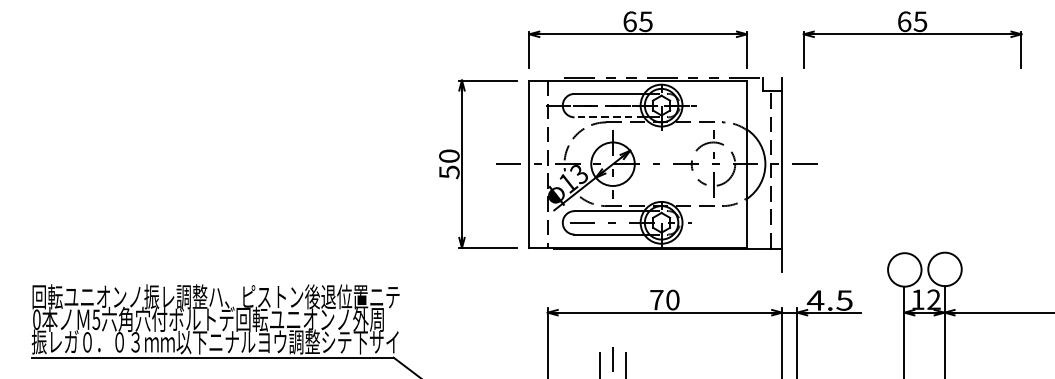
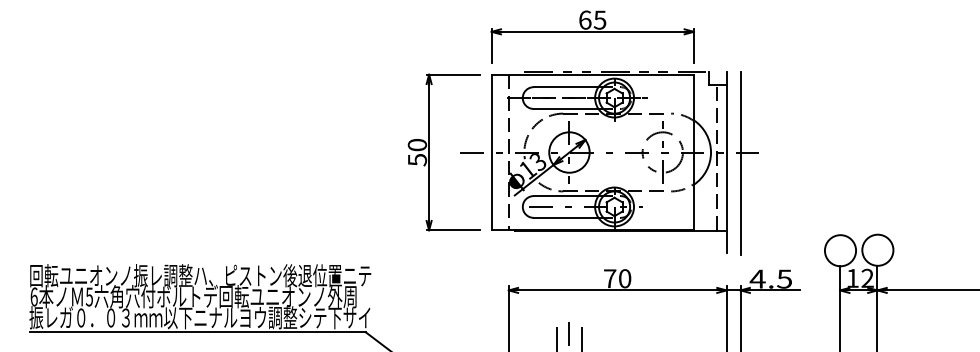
part: (912, 39) -> (847, 36), removed
line: (608, 116) -> (565, 108), dashed -> solid
line: (797, 176) -> (740, 163), added
text: (36, 319) -> (33, 296), 0 -> 6

